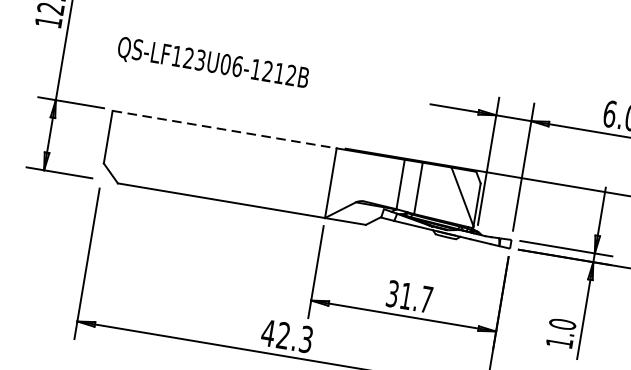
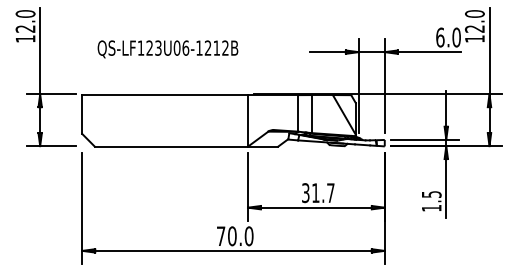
text: (212, 64) -> (167, 49), moved
line: (225, 130) -> (165, 95), dashed -> solid
text: (562, 324) -> (431, 194), 1.0 -> 1.5
text: (286, 336) -> (234, 236), 42.3 -> 70.0

